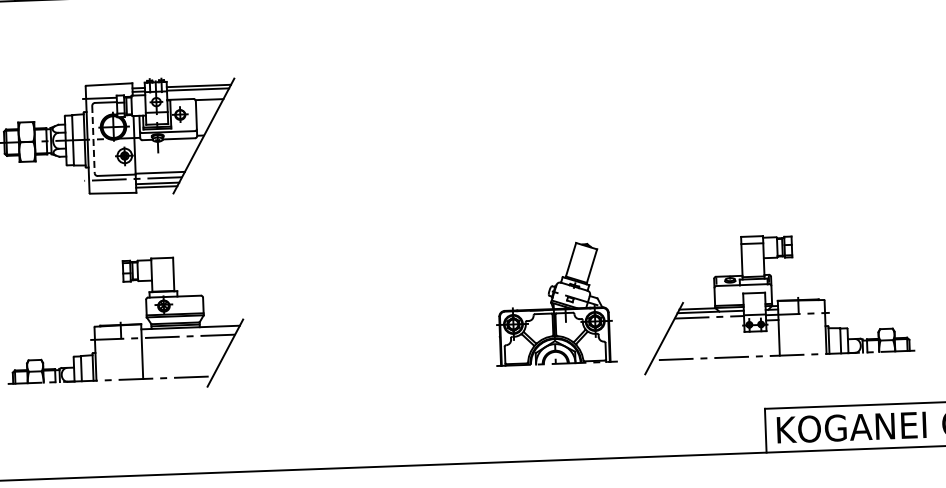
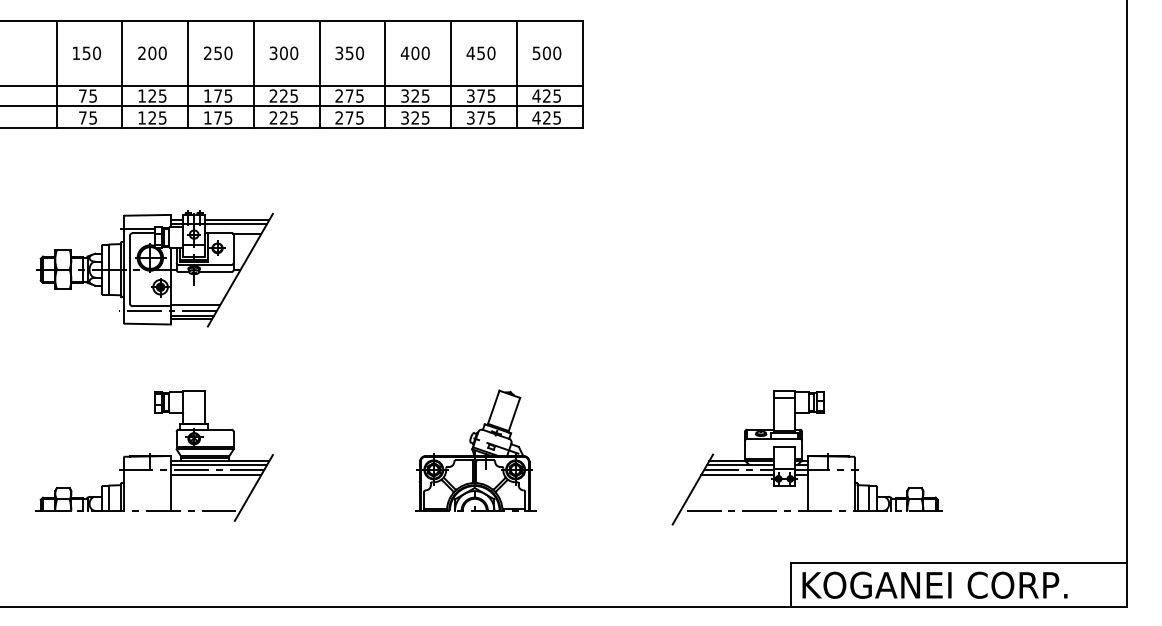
line: (93, 139) -> (129, 269), dashed -> solid
part: (554, 303) -> (475, 450), moved
line: (708, 322) -> (737, 475), added
line: (189, 330) -> (218, 464), added
line: (186, 342) -> (215, 475), added

